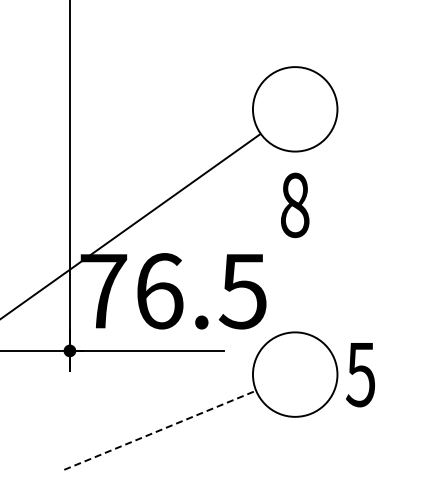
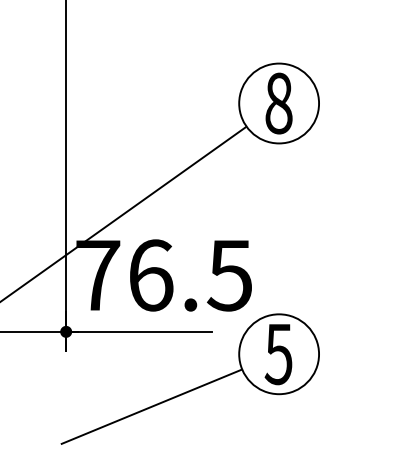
text: (295, 205) -> (279, 103), moved
text: (360, 375) -> (278, 355), moved
line: (160, 430) -> (151, 407), dashed -> solid

